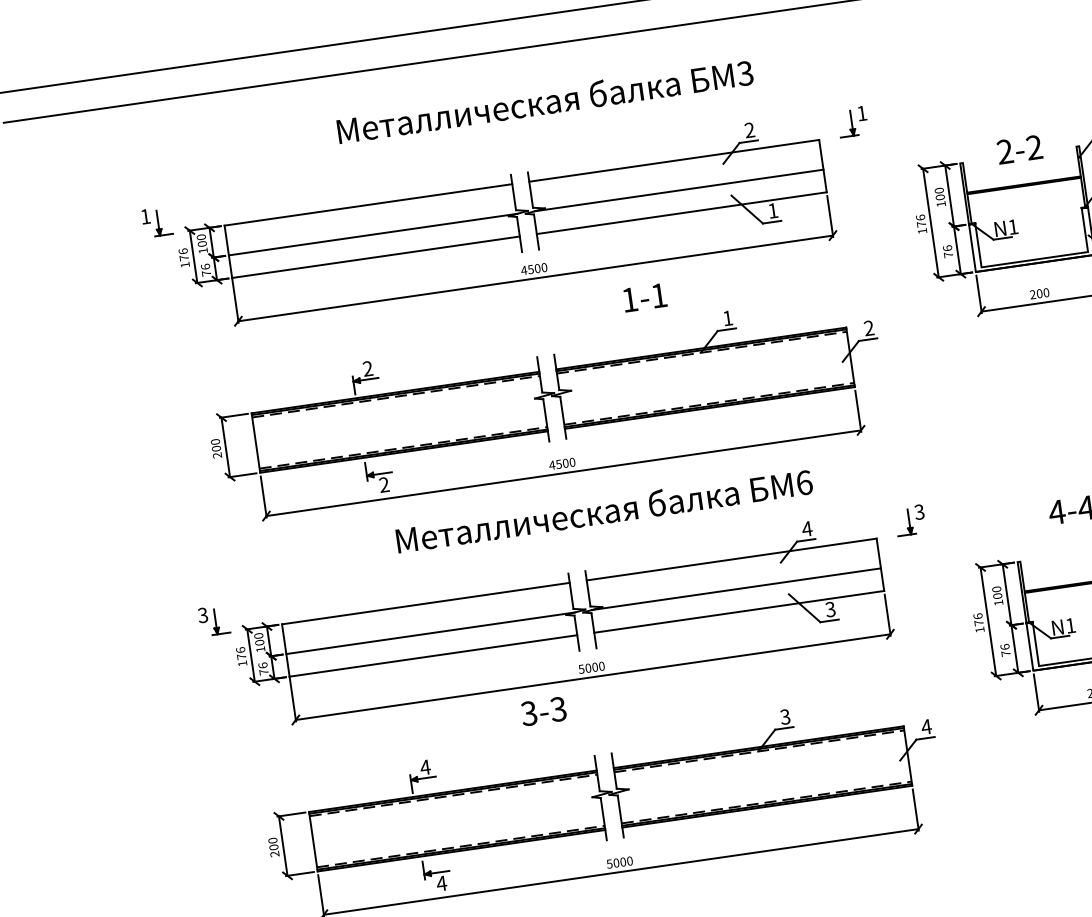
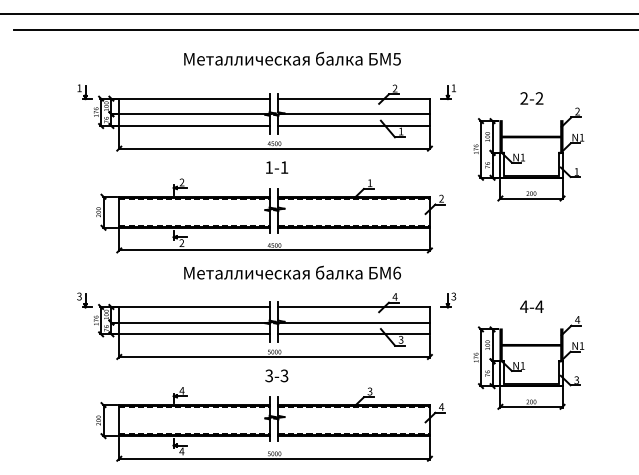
text: (744, 72) -> (396, 58), 3 -> 5
text: (1019, 149) -> (531, 98), moved
text: (645, 297) -> (277, 167), moved
text: (543, 710) -> (276, 375), moved

